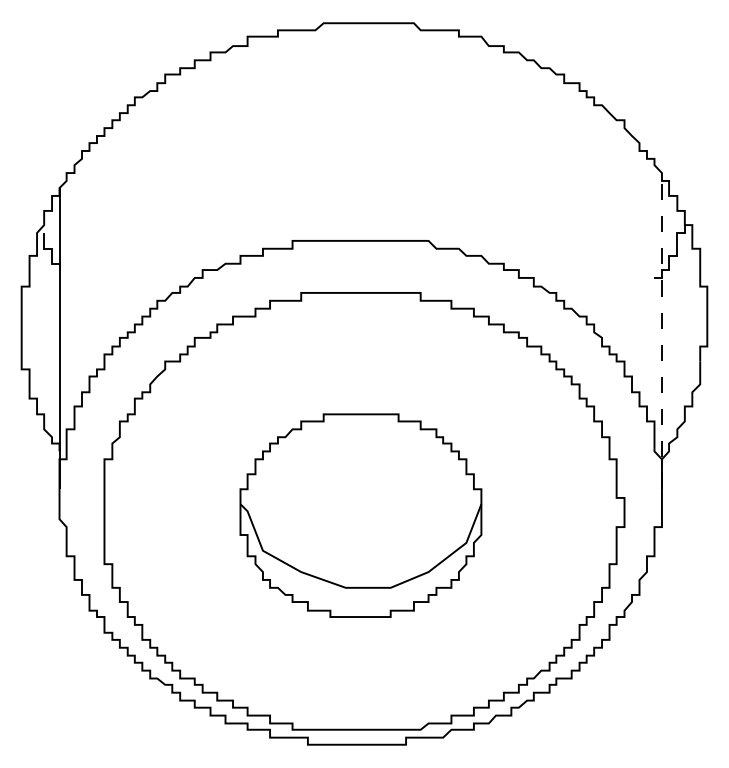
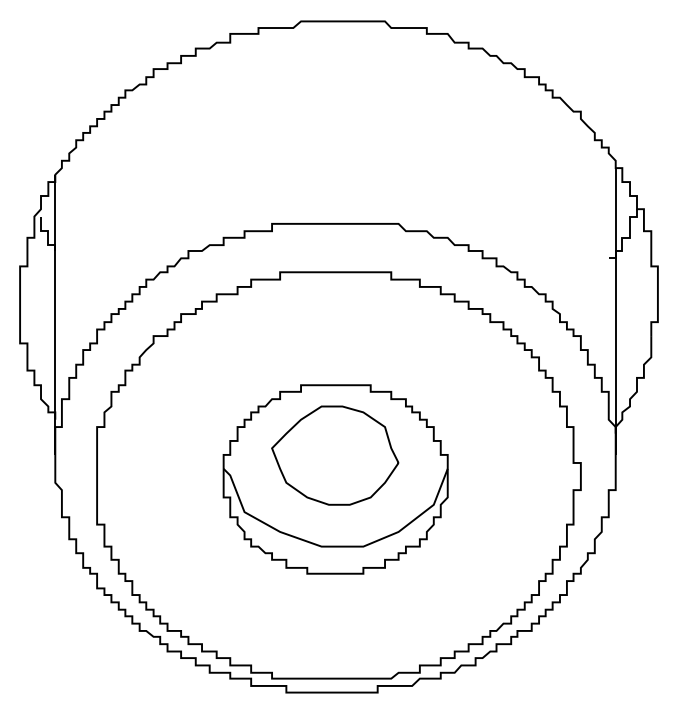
line: (661, 335) -> (615, 311), dashed -> solid
part: (360, 489) -> (335, 455), added

